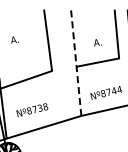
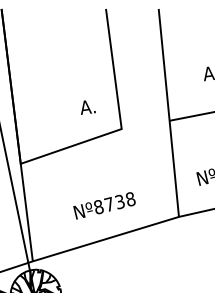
text: (14, 39) -> (87, 106), moved
line: (76, 62) -> (169, 112), dashed -> solid
text: (32, 110) -> (104, 206), moved

